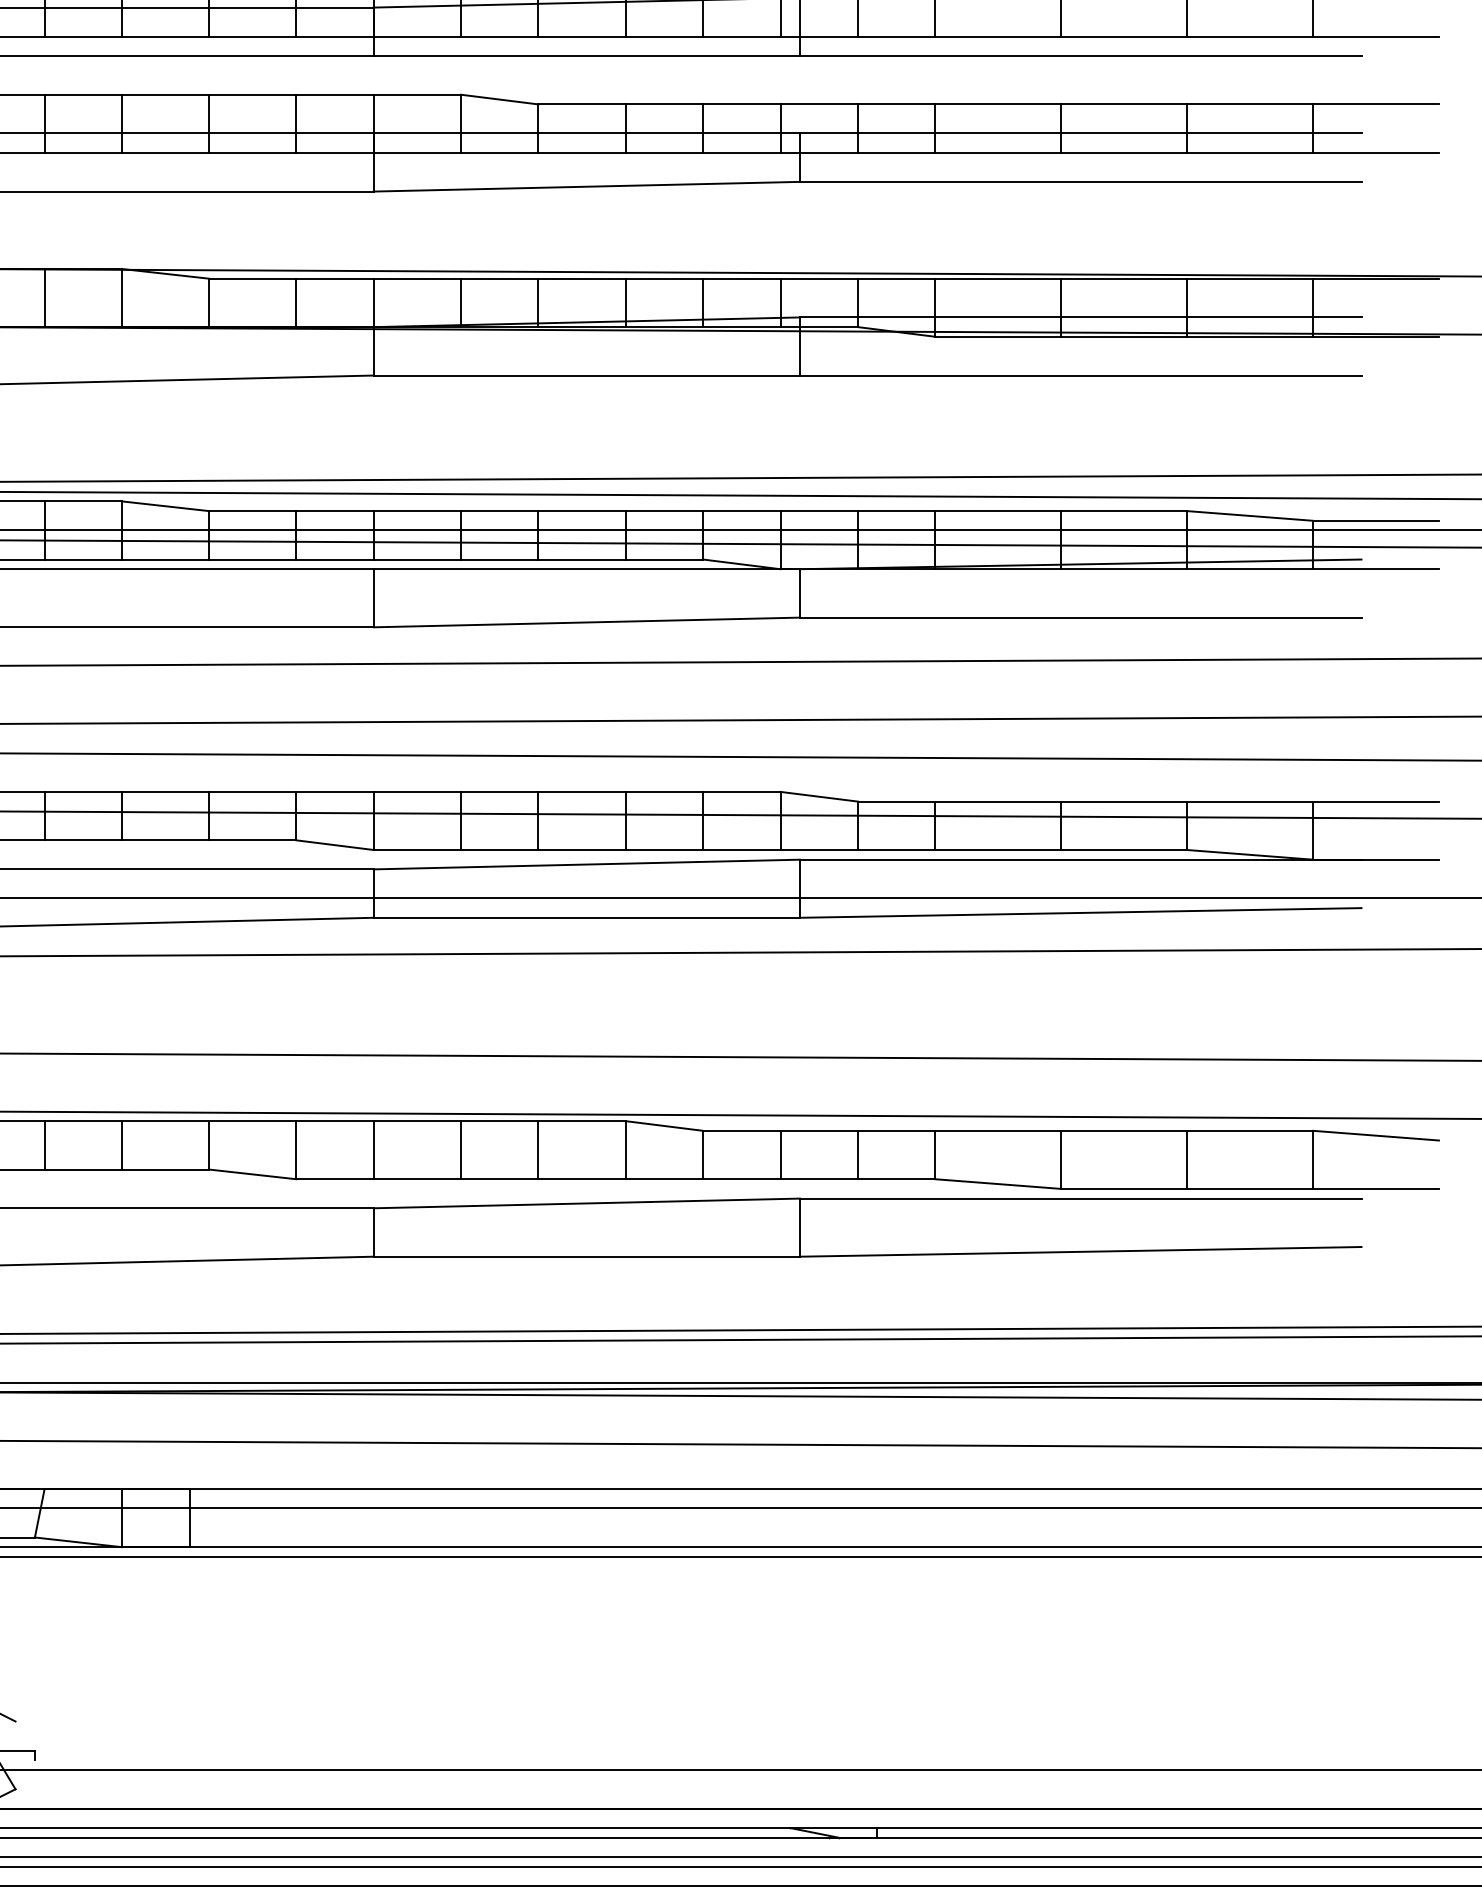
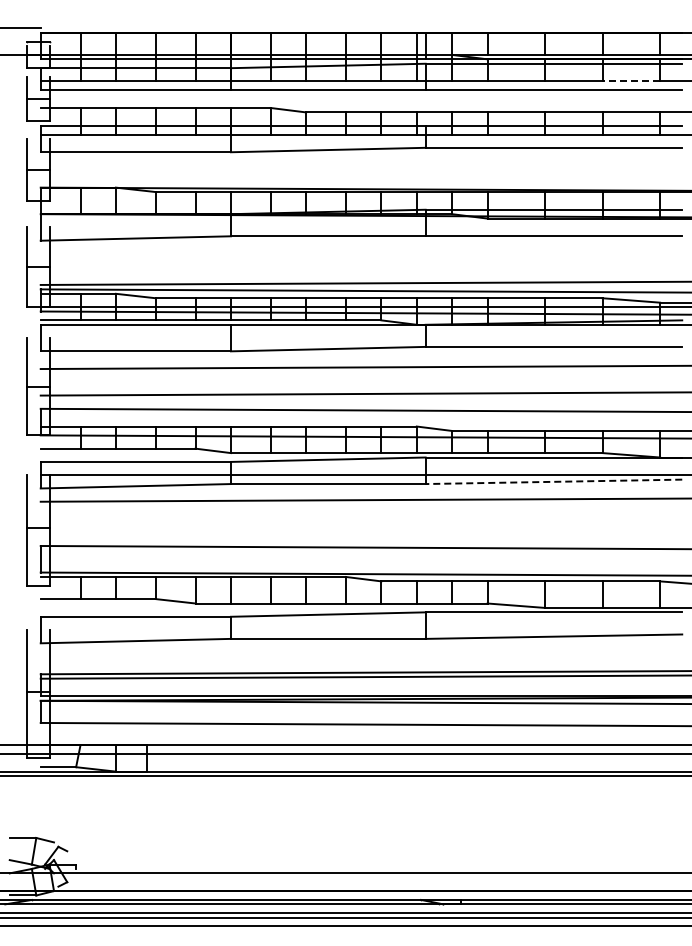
line: (1250, 36) -> (631, 81), solid -> dashed
line: (1079, 912) -> (553, 481), solid -> dashed

